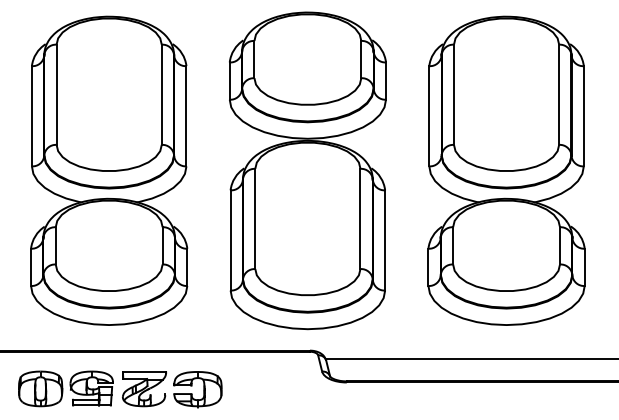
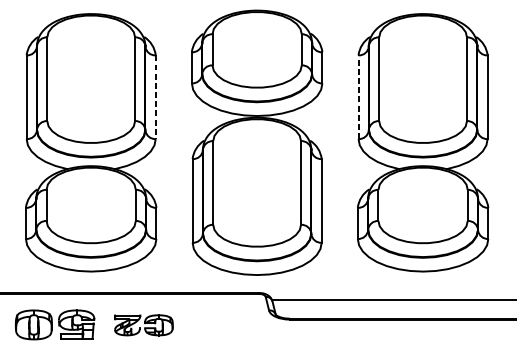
line: (429, 115) -> (358, 96), solid -> dashed
line: (186, 116) -> (155, 97), solid -> dashed
part: (172, 389) -> (144, 325), size x0.7

